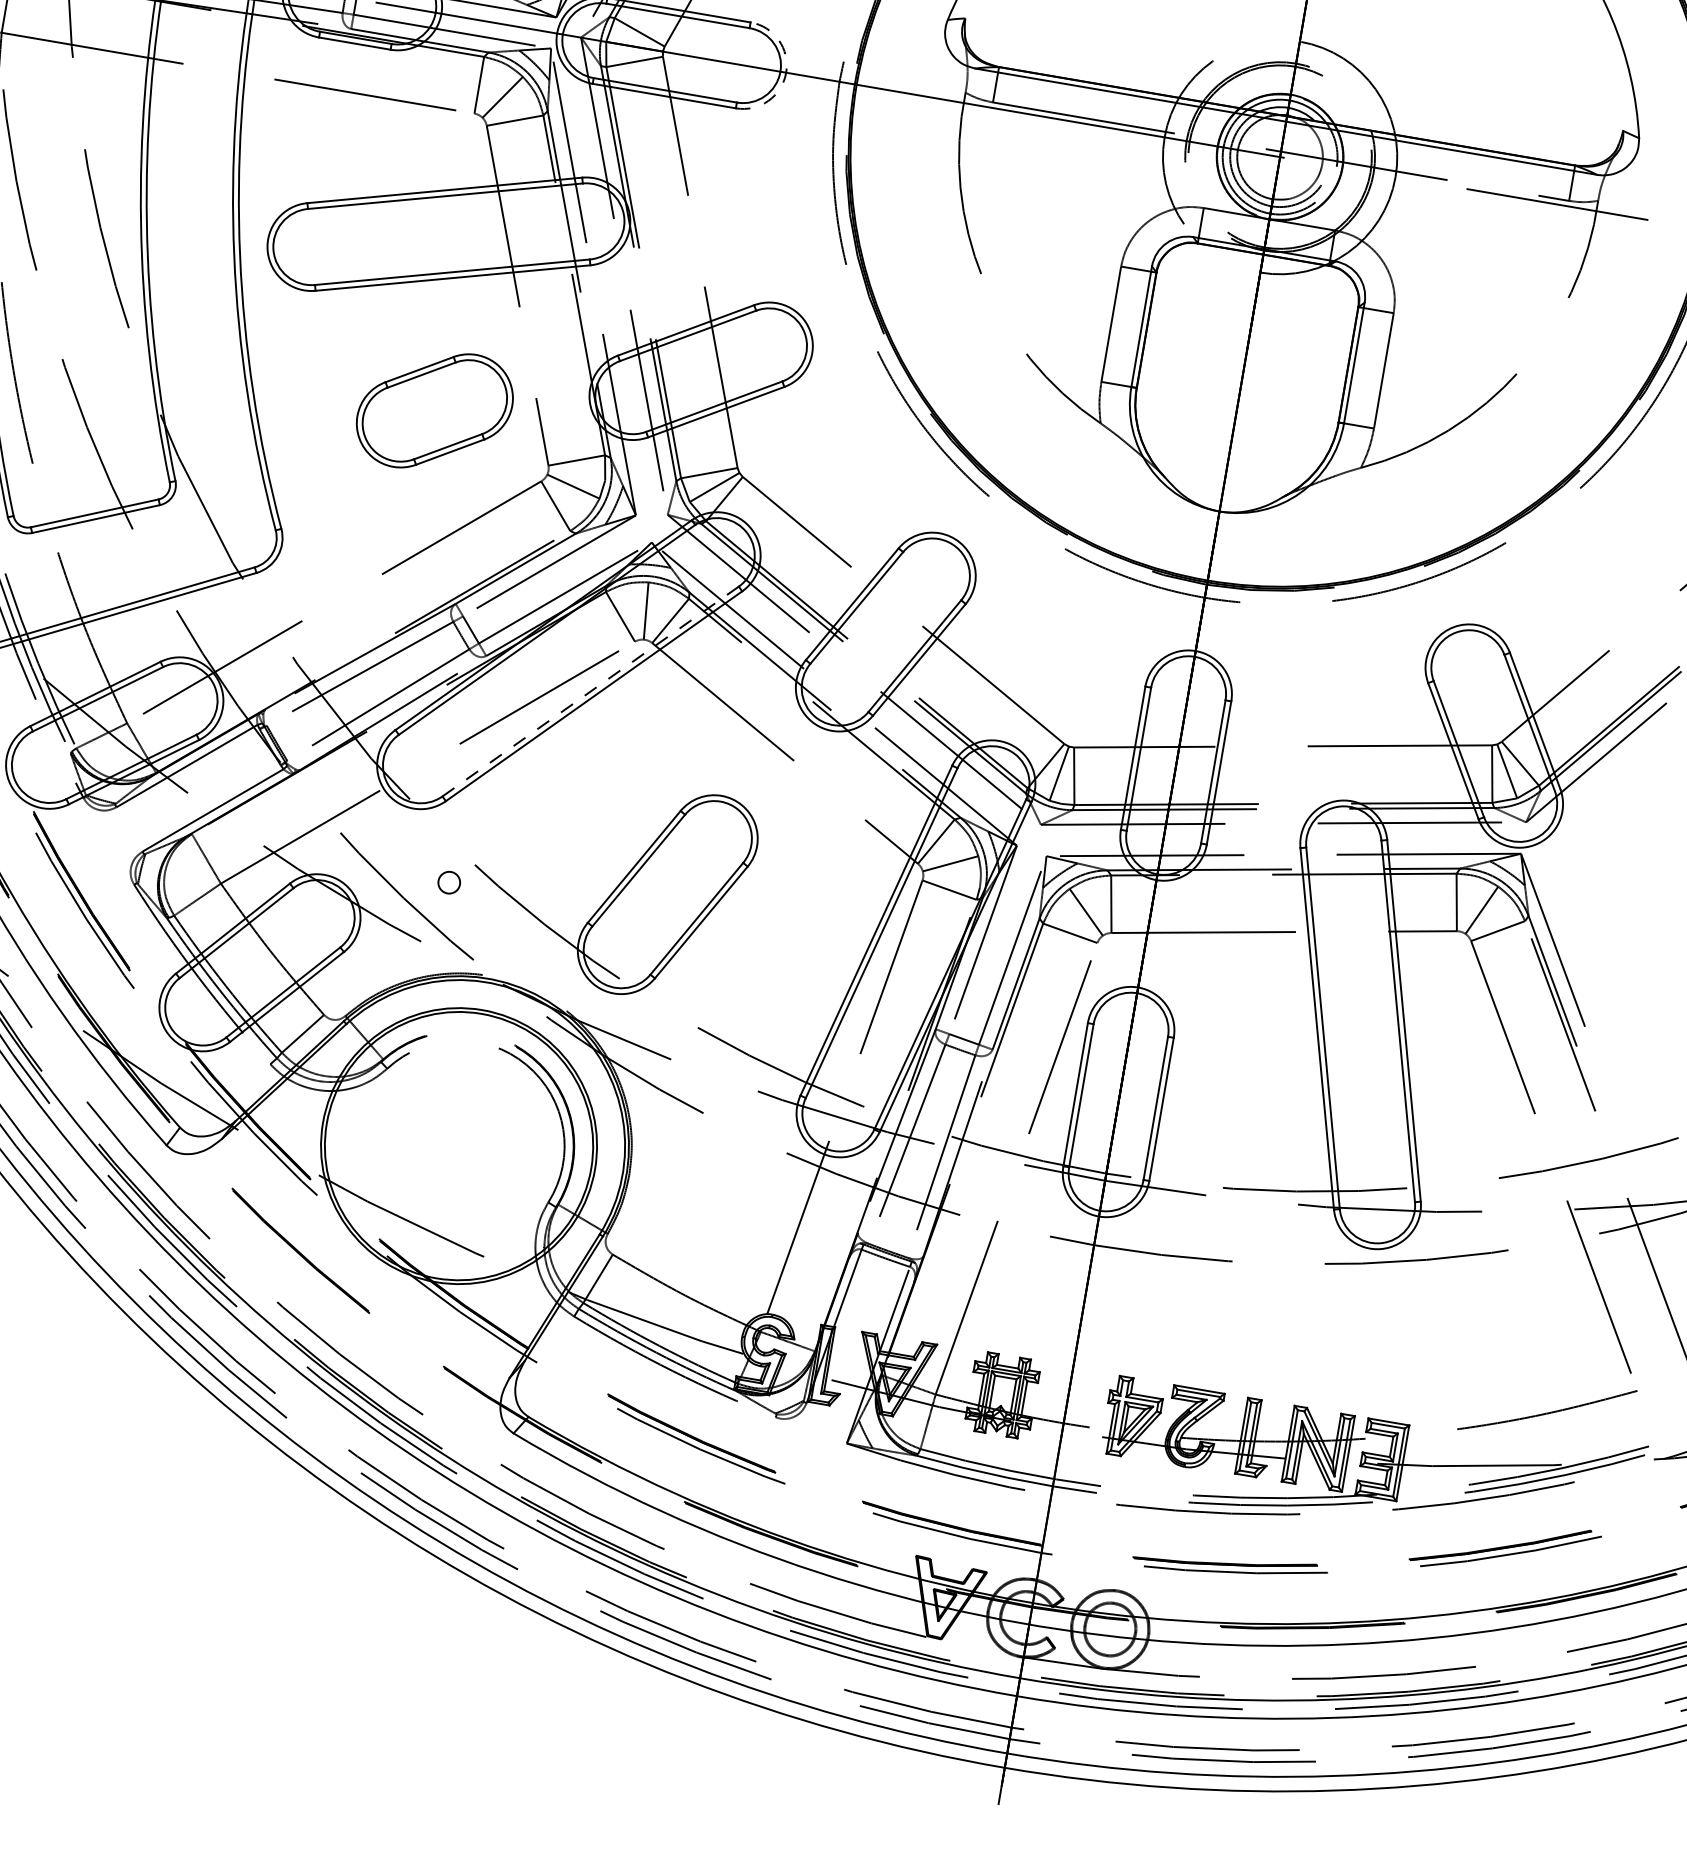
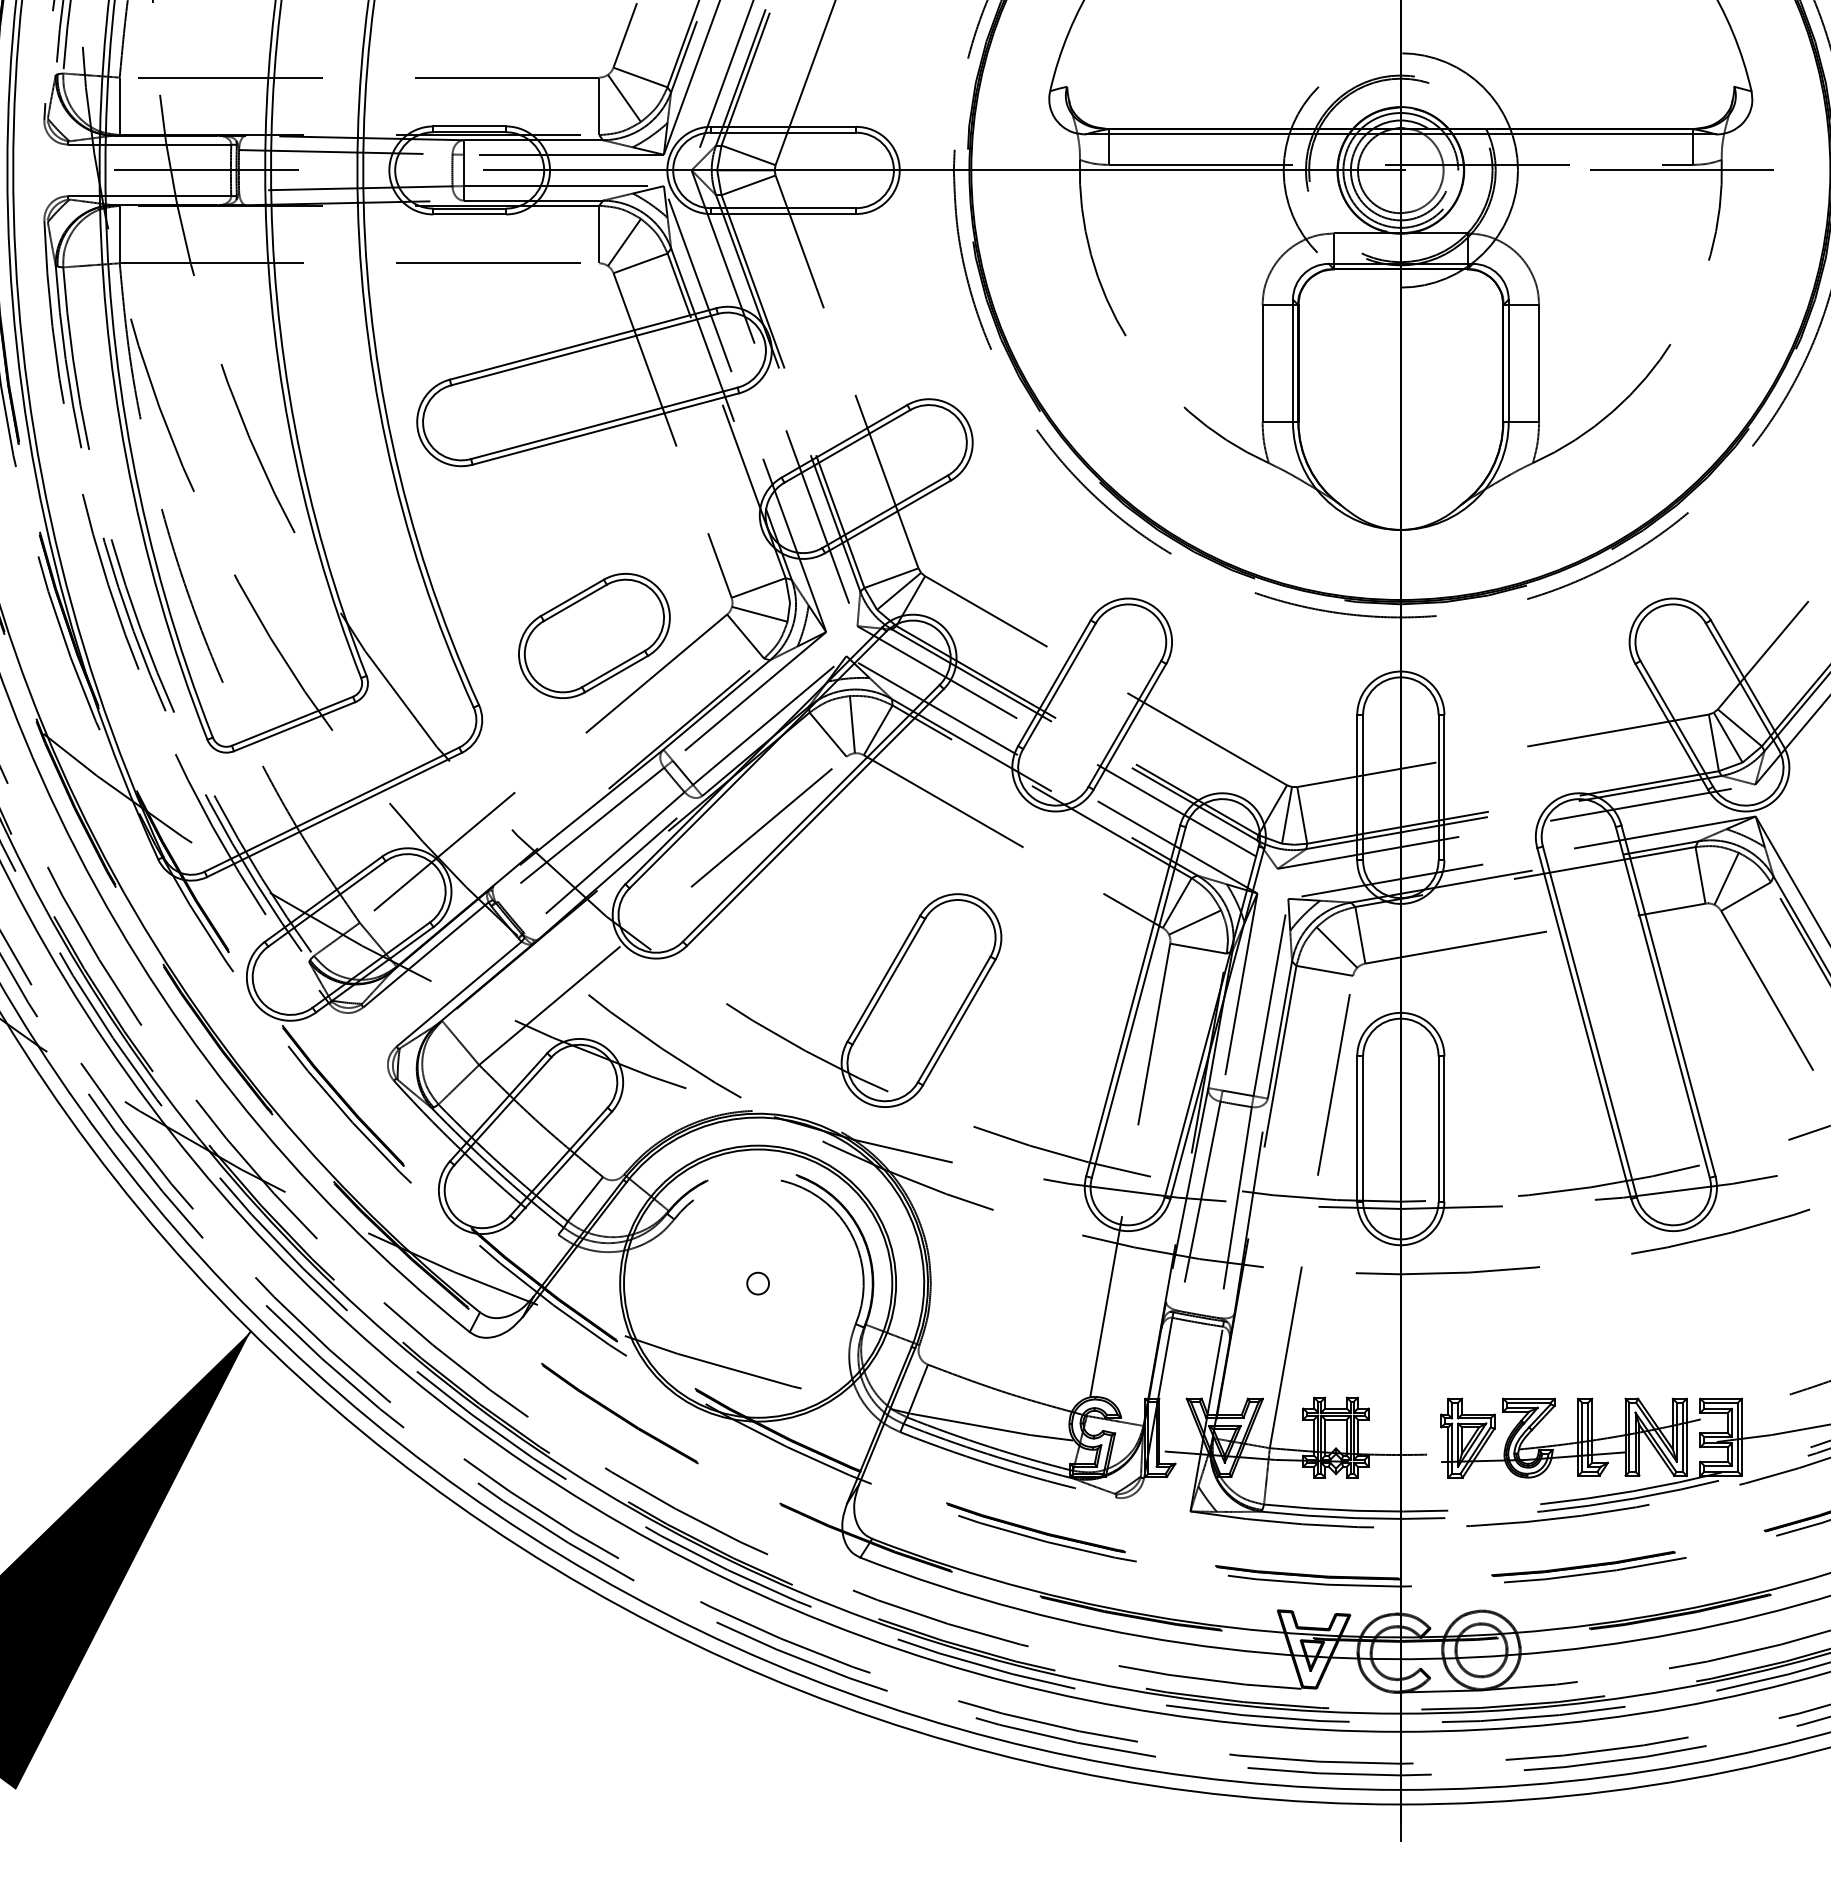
arc: (785, 72) -> (899, 170), dashed -> solid
part: (435, 410) -> (594, 635), moved
line: (590, 691) -> (811, 813), dashed -> solid
circle: (448, 882) -> (757, 1283), moved

